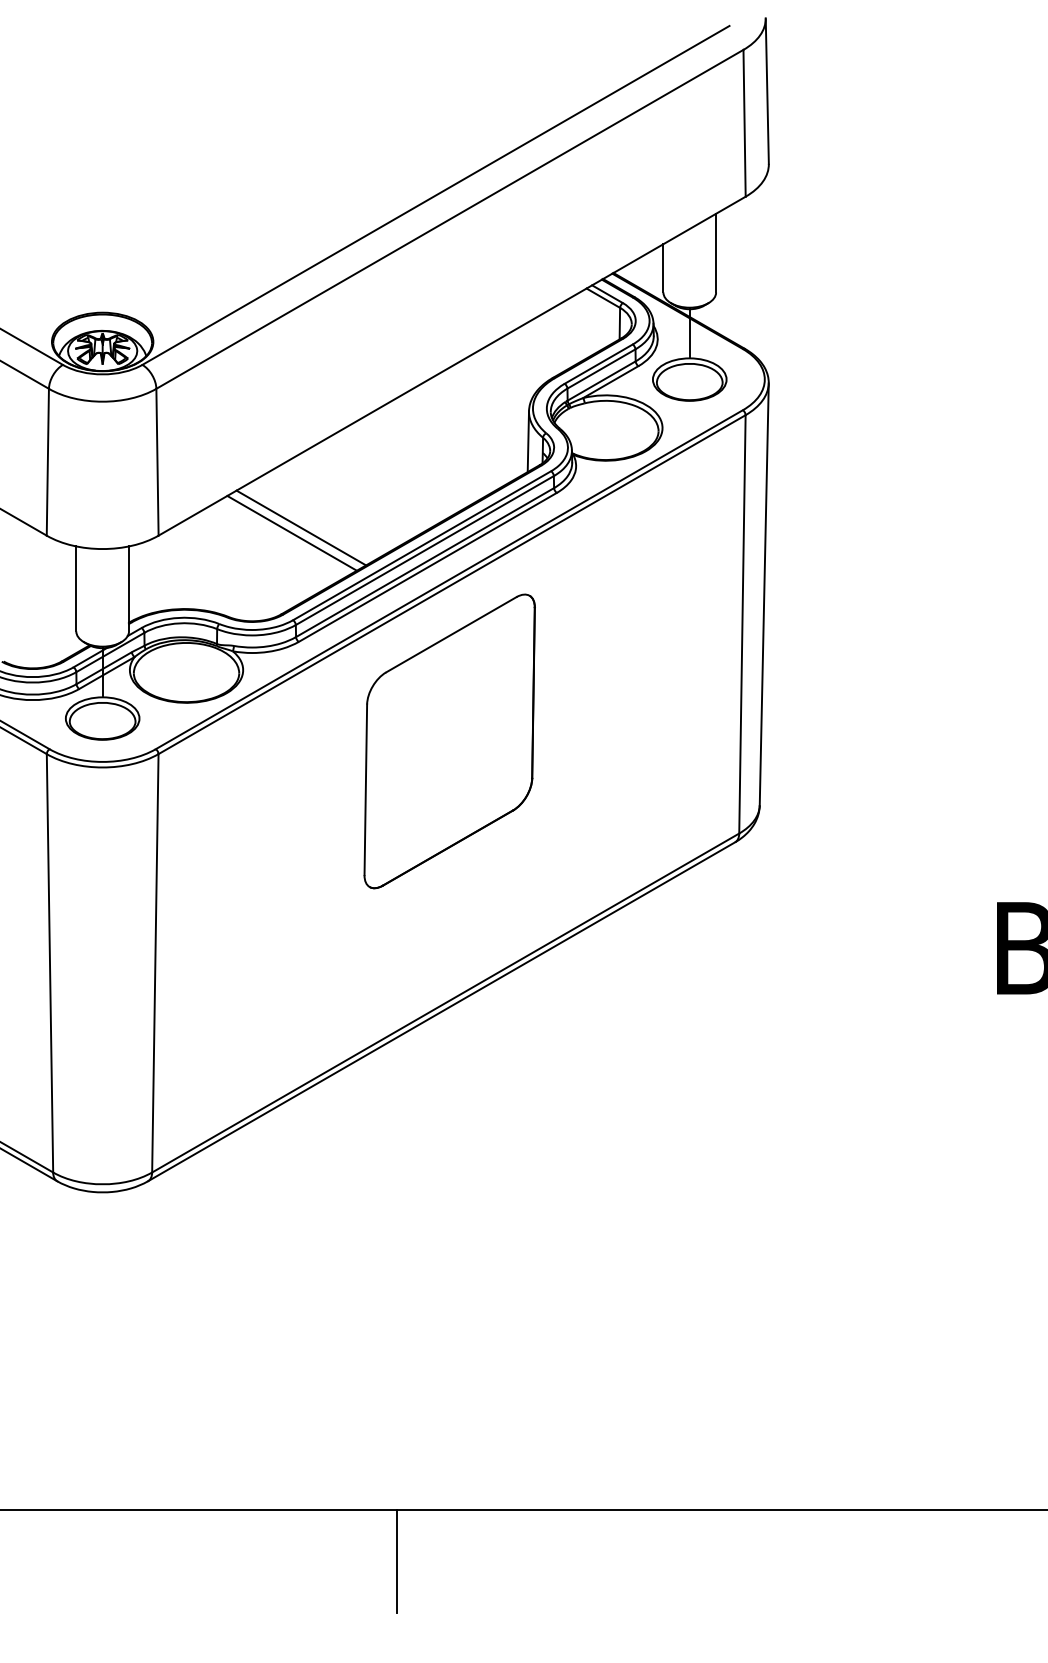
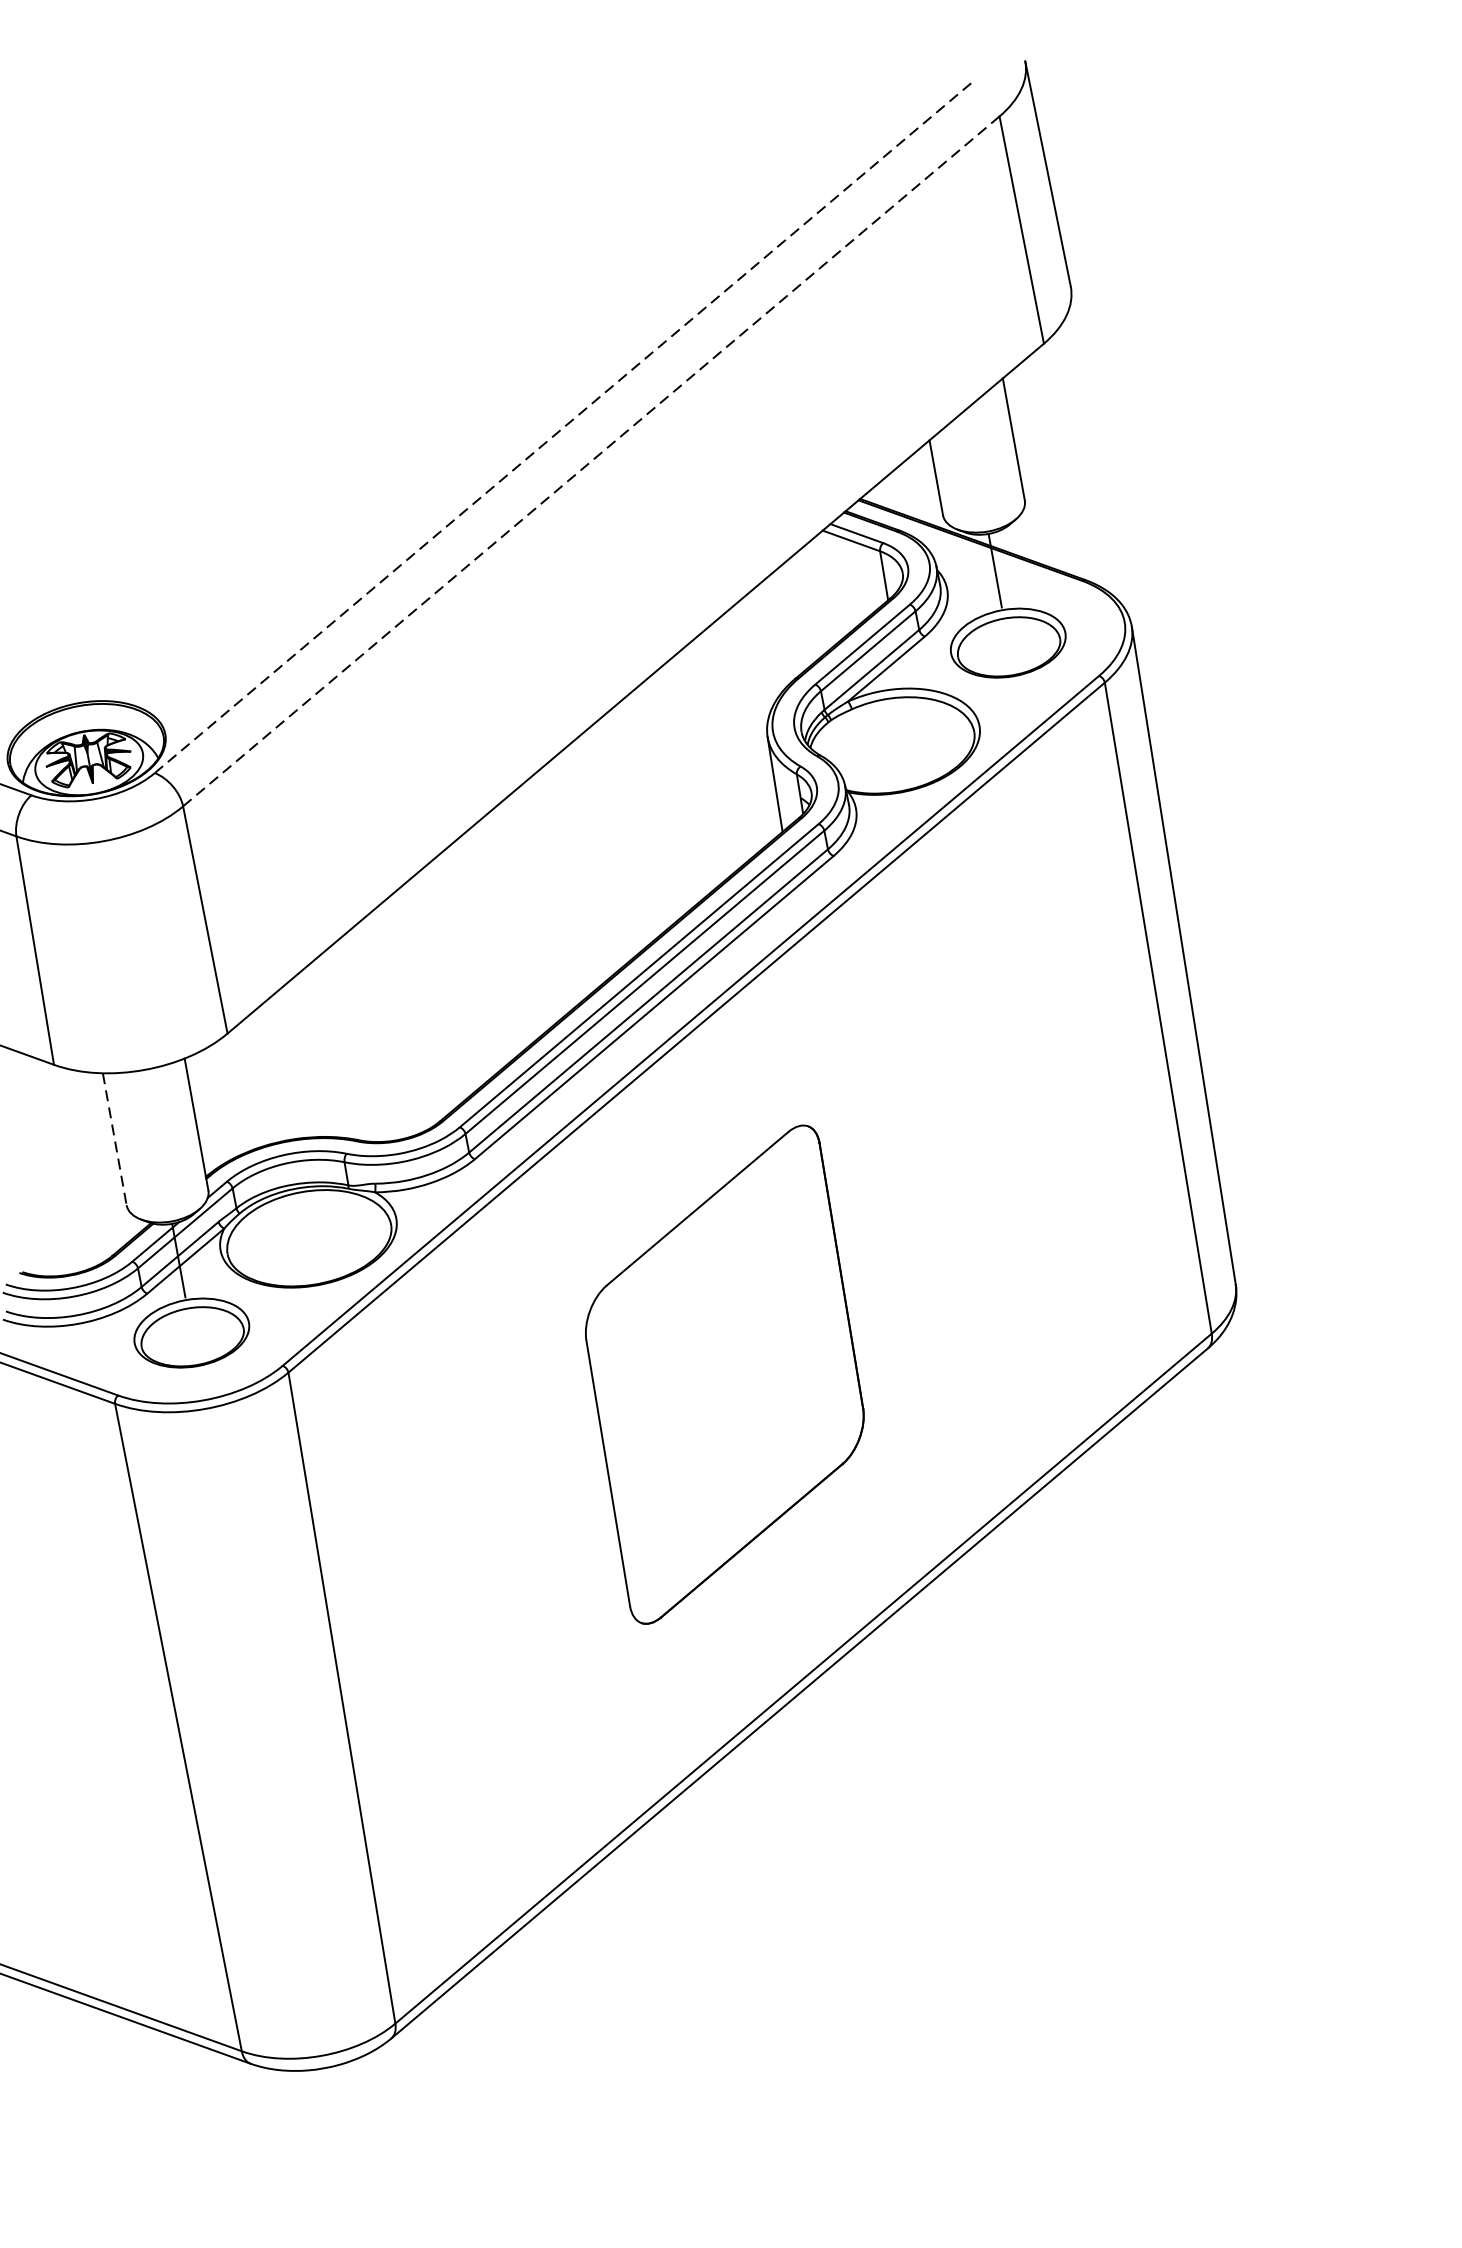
line: (435, 195) -> (562, 428), solid -> dashed
line: (449, 219) -> (590, 461), solid -> dashed
line: (301, 527) -> (447, 981), removed
line: (291, 532) -> (432, 991), removed
line: (76, 588) -> (114, 1138), solid -> dashed
part: (449, 741) -> (724, 1374), moved

